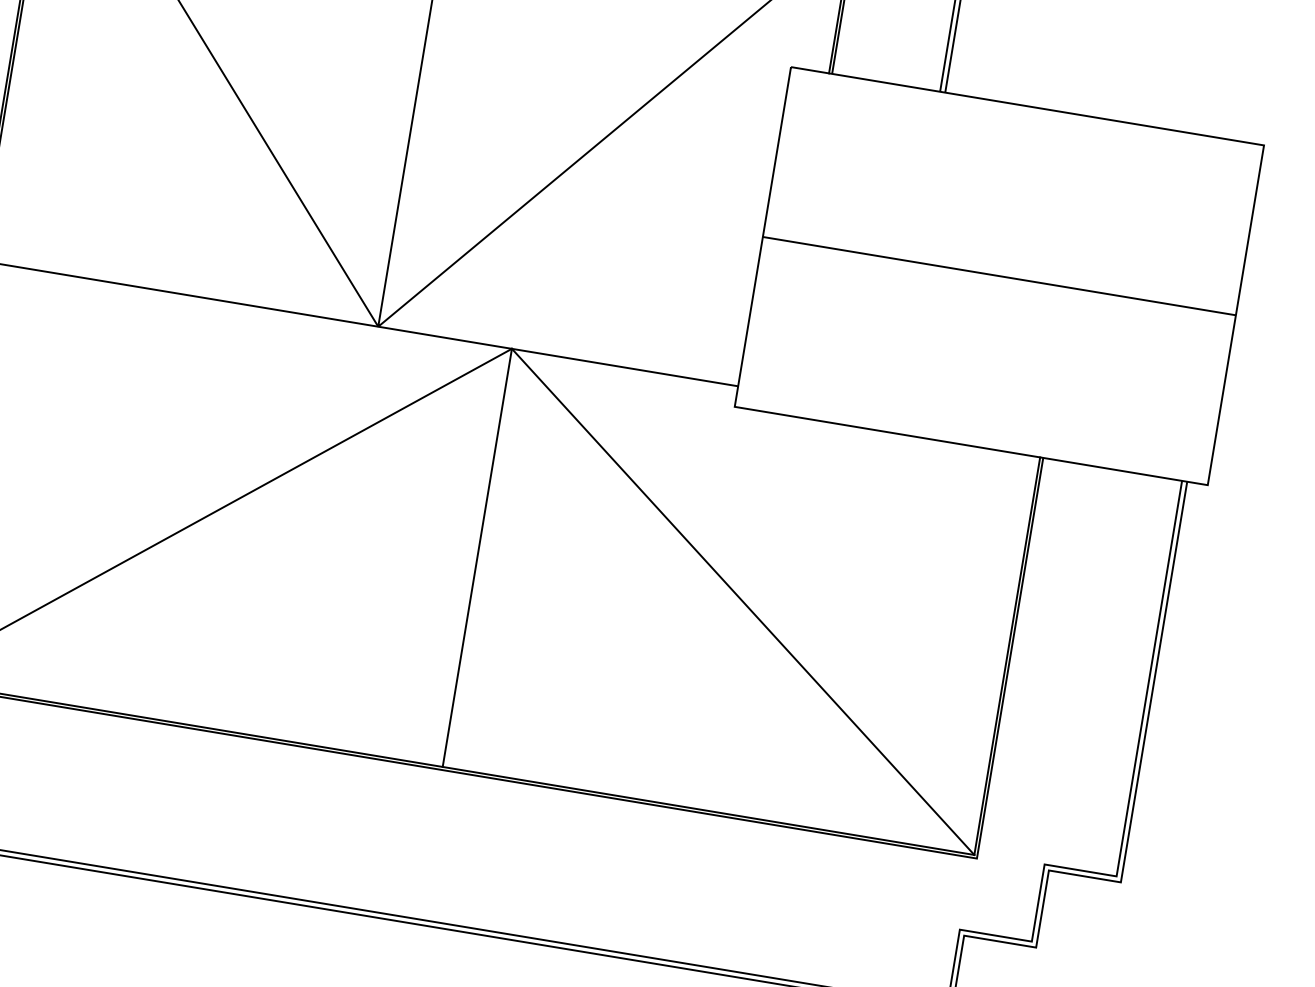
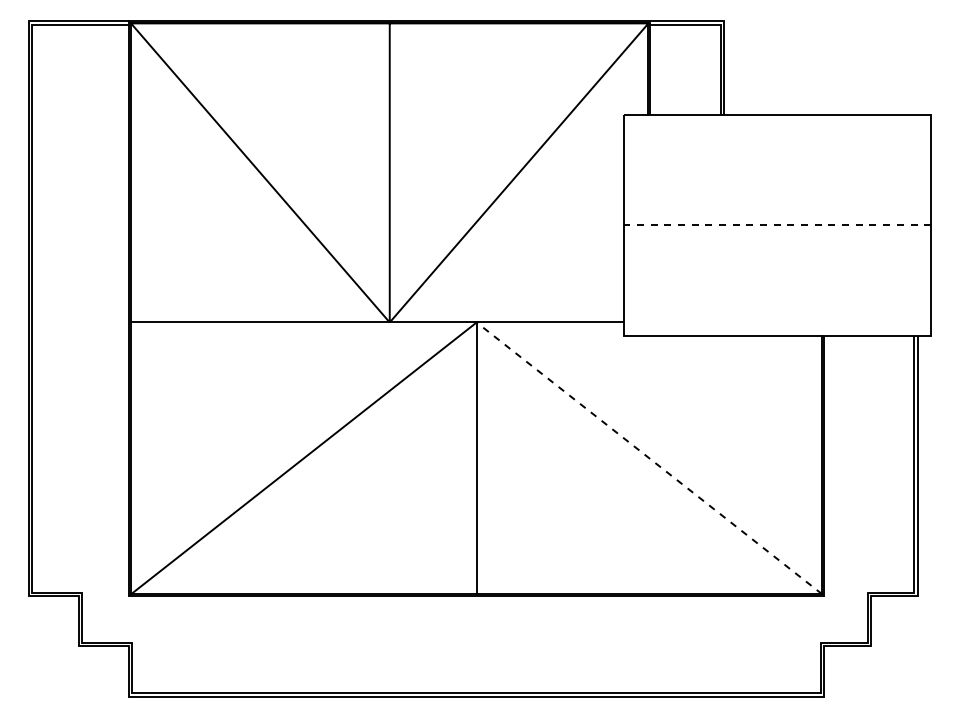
line: (999, 276) -> (777, 225), solid -> dashed
line: (743, 602) -> (649, 458), solid -> dashed

